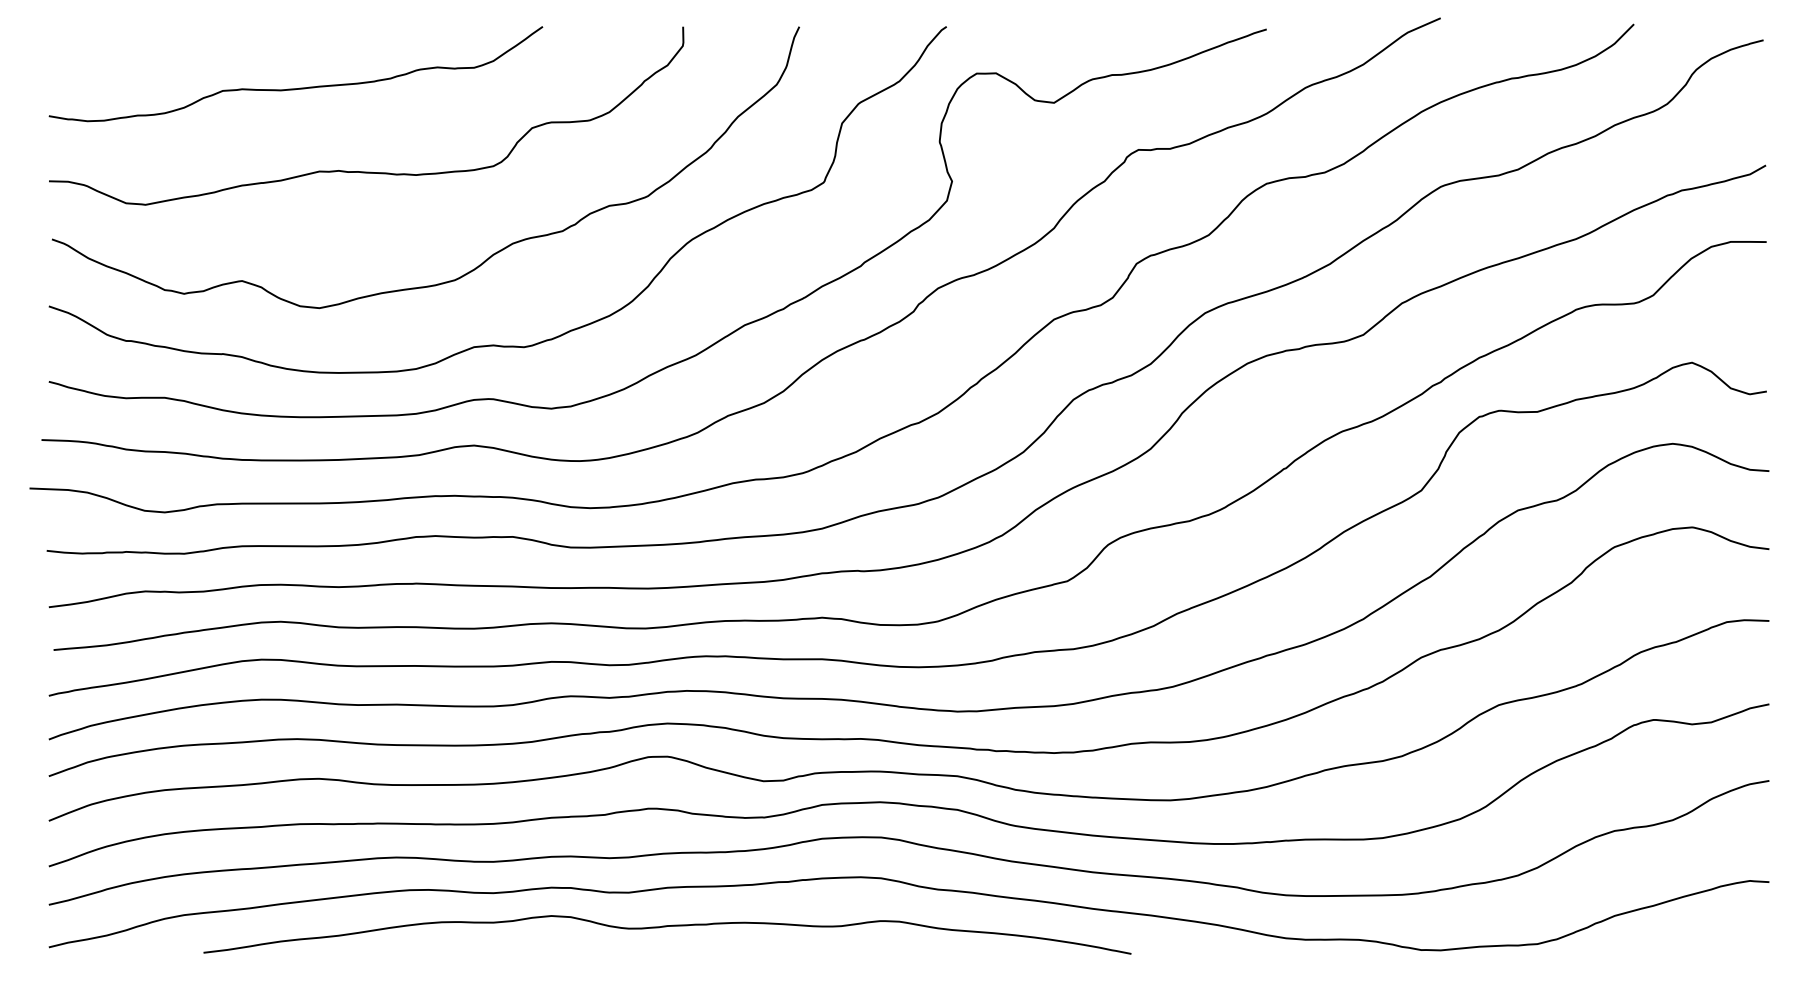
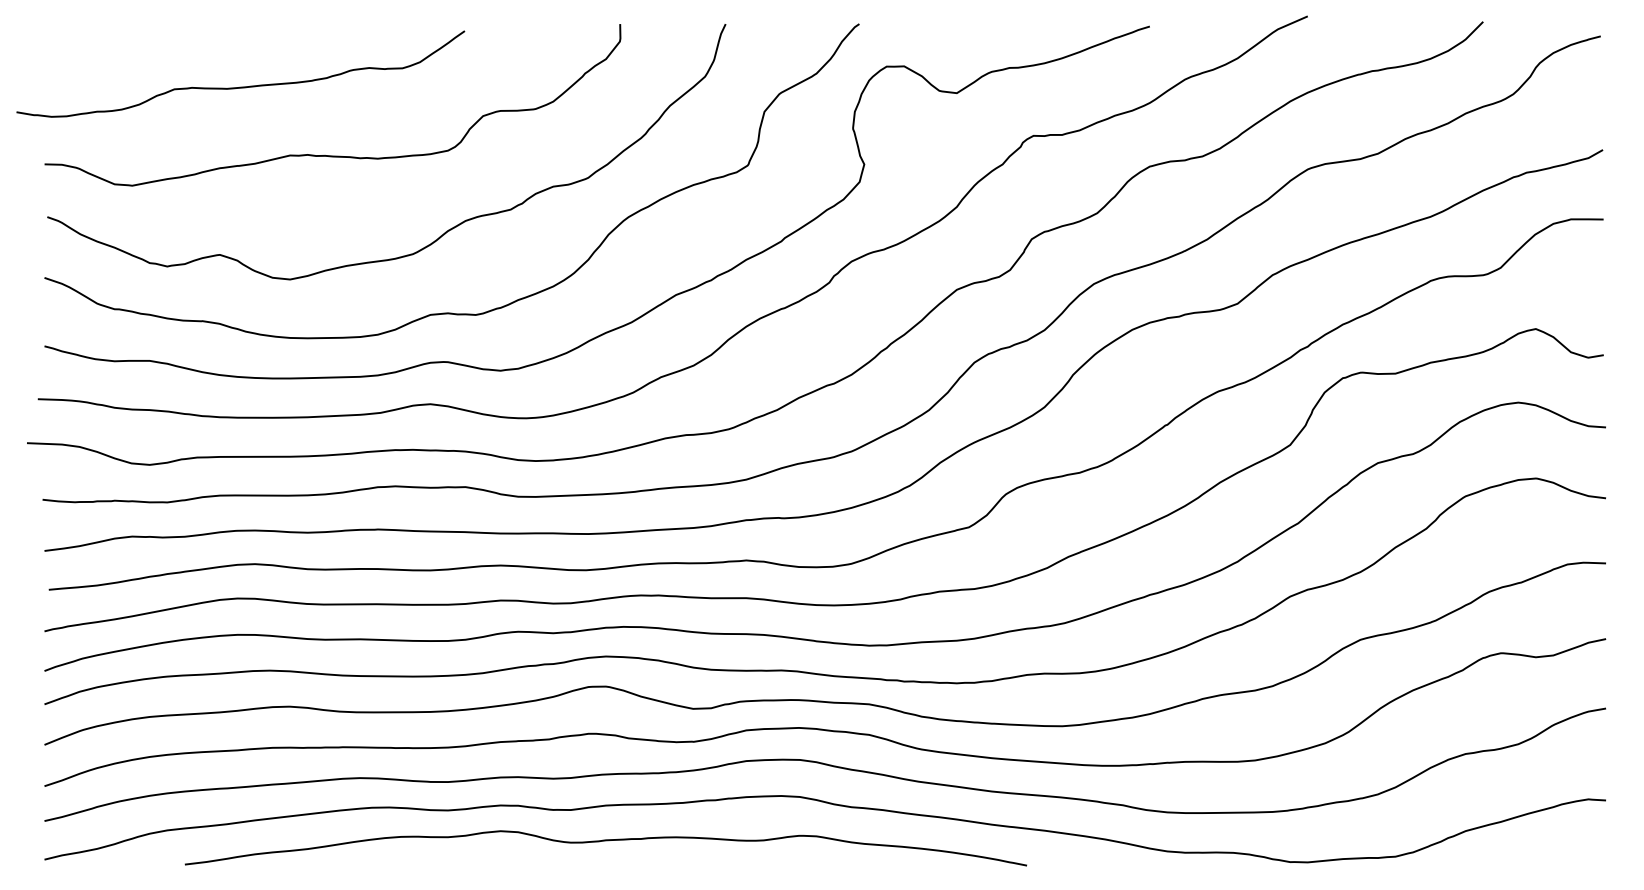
curve: (295, 87) -> (240, 86), moved

